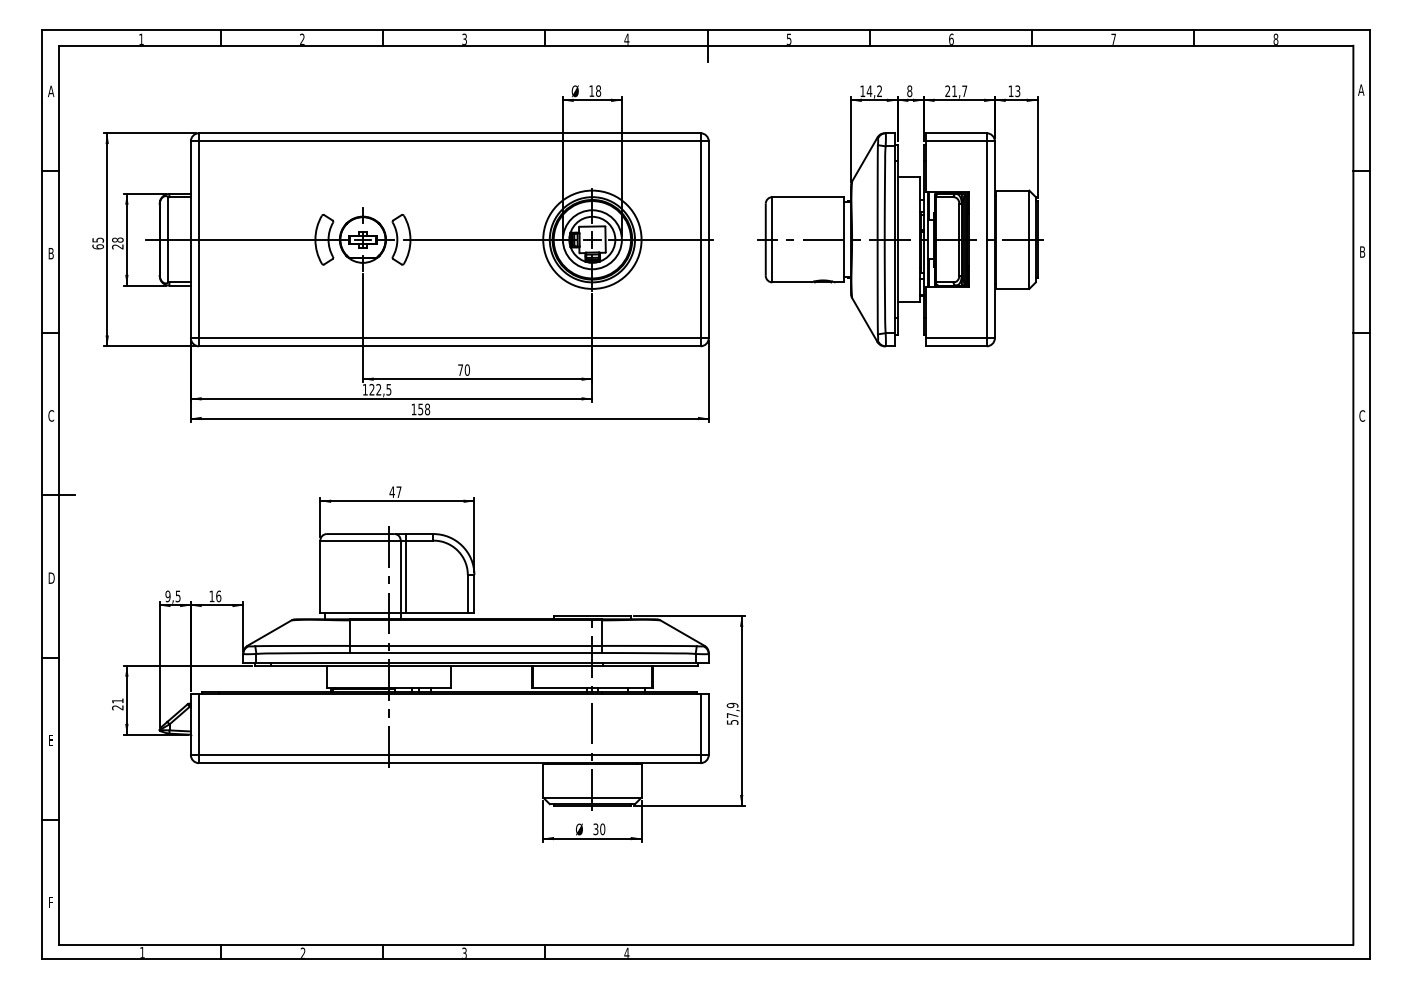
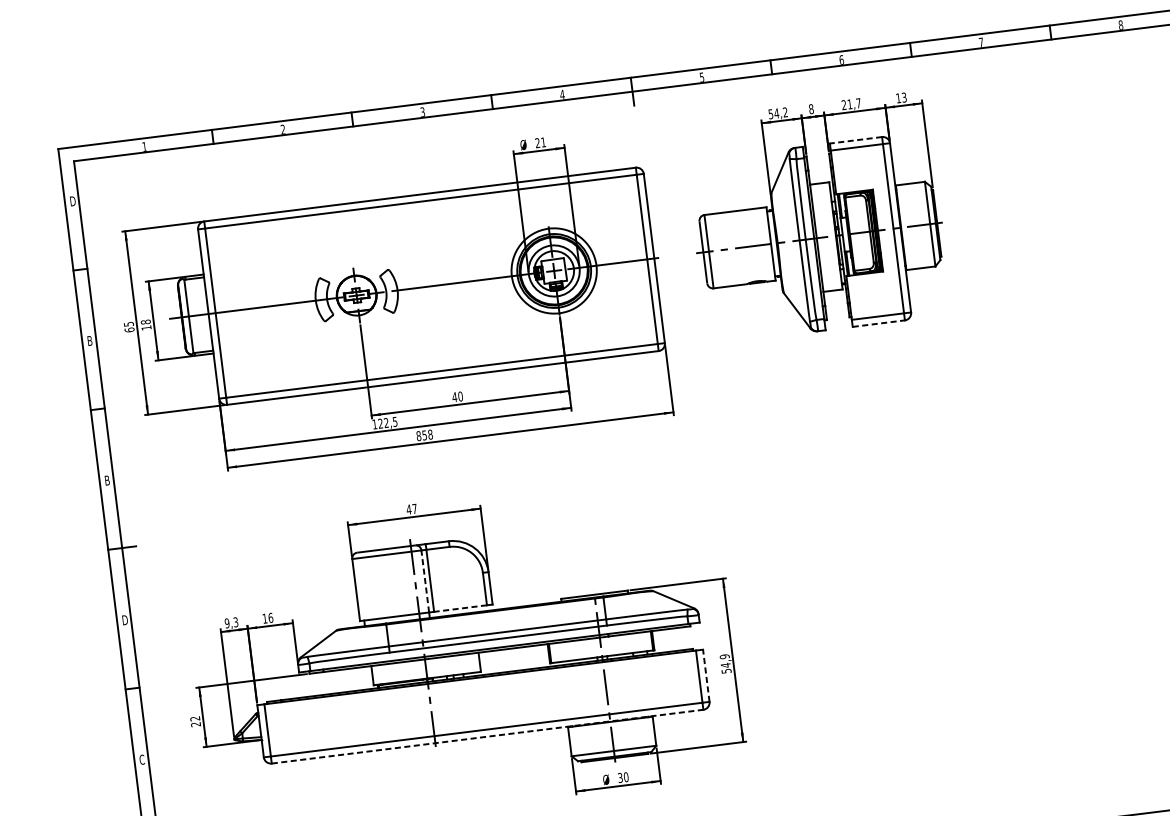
text: (595, 90) -> (540, 142), 18 -> 21
text: (51, 91) -> (72, 201), A -> D
text: (862, 91) -> (770, 114), 14,2 -> 54,2
line: (955, 133) -> (855, 140), solid -> dashed
text: (117, 246) -> (146, 327), 28 -> 18
line: (956, 346) -> (878, 323), solid -> dashed
text: (460, 369) -> (454, 396), 70 -> 40
text: (413, 409) -> (418, 436), 158 -> 858
text: (51, 415) -> (107, 480), C -> B
line: (400, 576) -> (425, 581), solid -> dashed
text: (177, 595) -> (235, 621), 9,5 -> 9,3
line: (437, 612) -> (460, 608), solid -> dashed
text: (117, 700) -> (194, 718), 21 -> 22
text: (732, 715) -> (725, 665), 57,9 -> 54,9
line: (708, 724) -> (706, 675), solid -> dashed
text: (51, 740) -> (142, 759), E -> C
line: (449, 763) -> (487, 736), solid -> dashed

